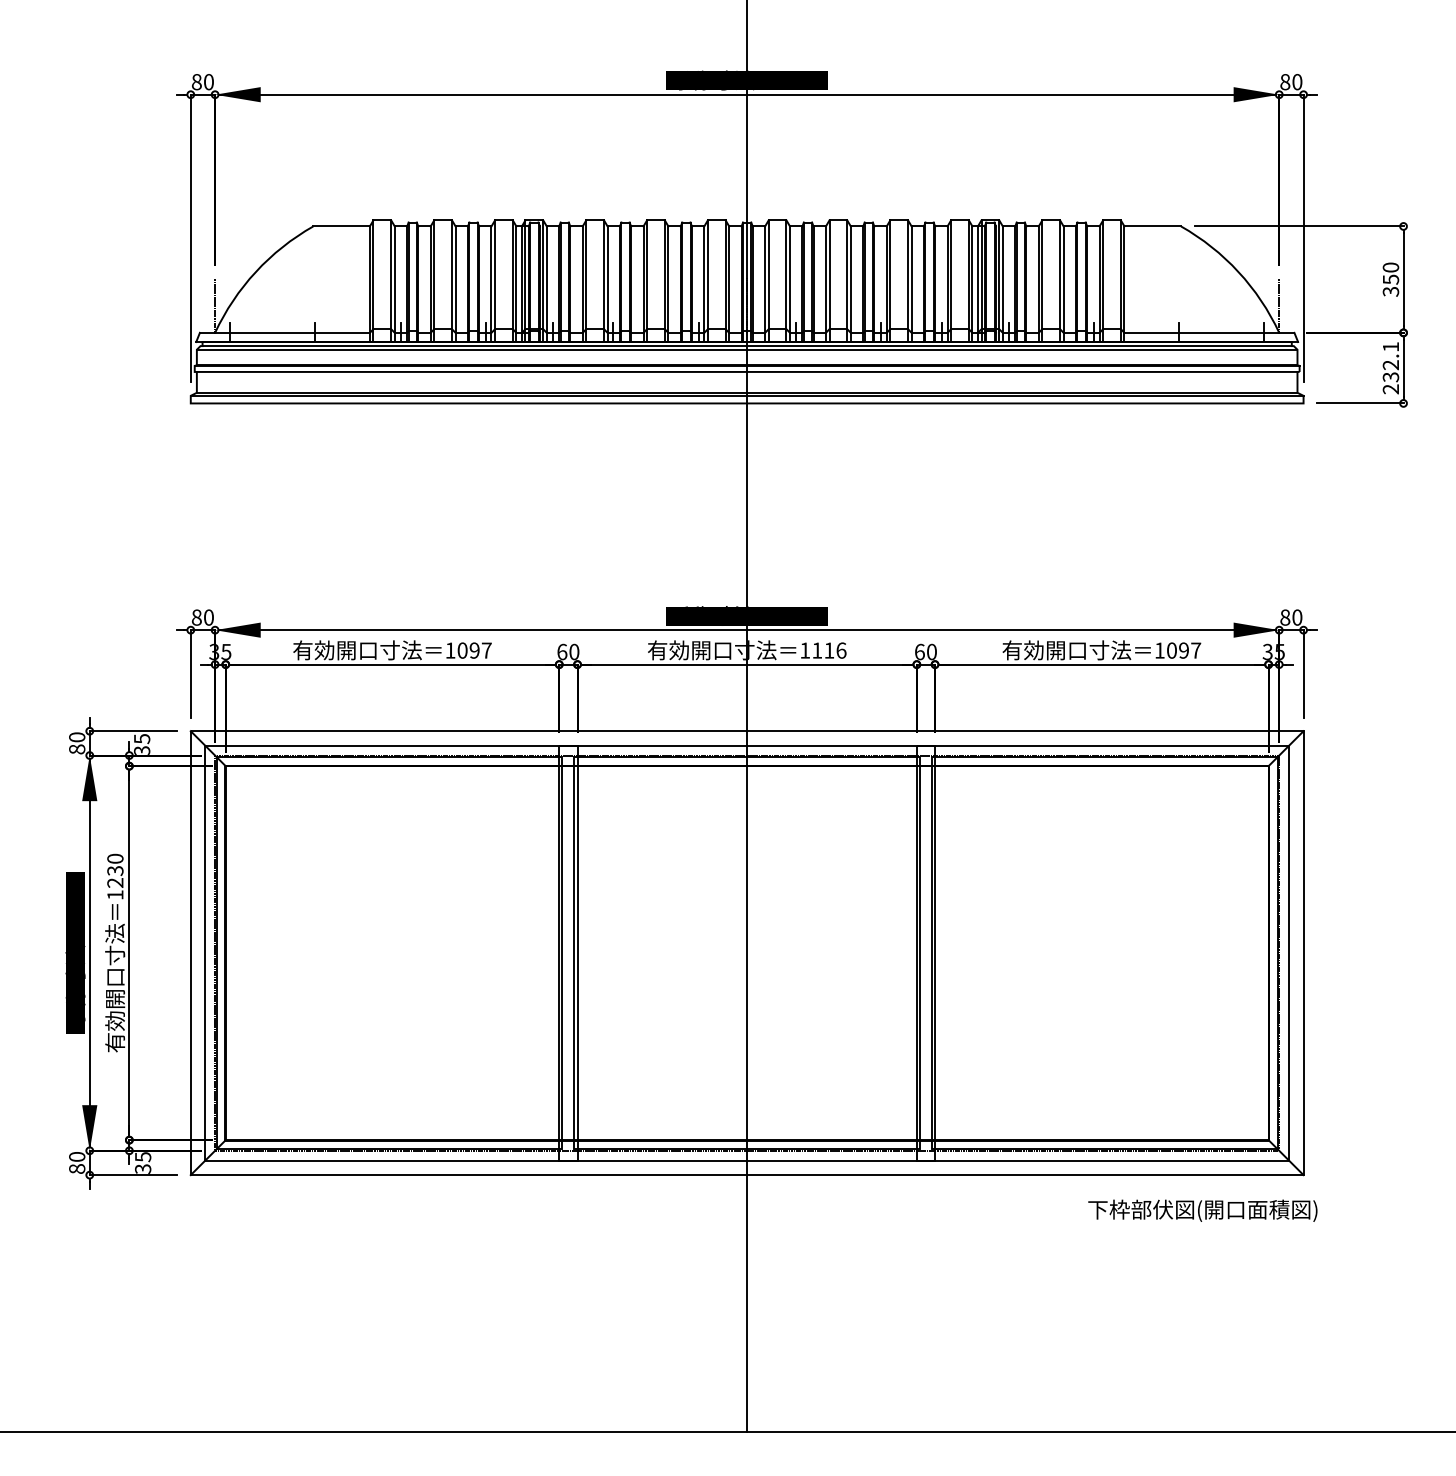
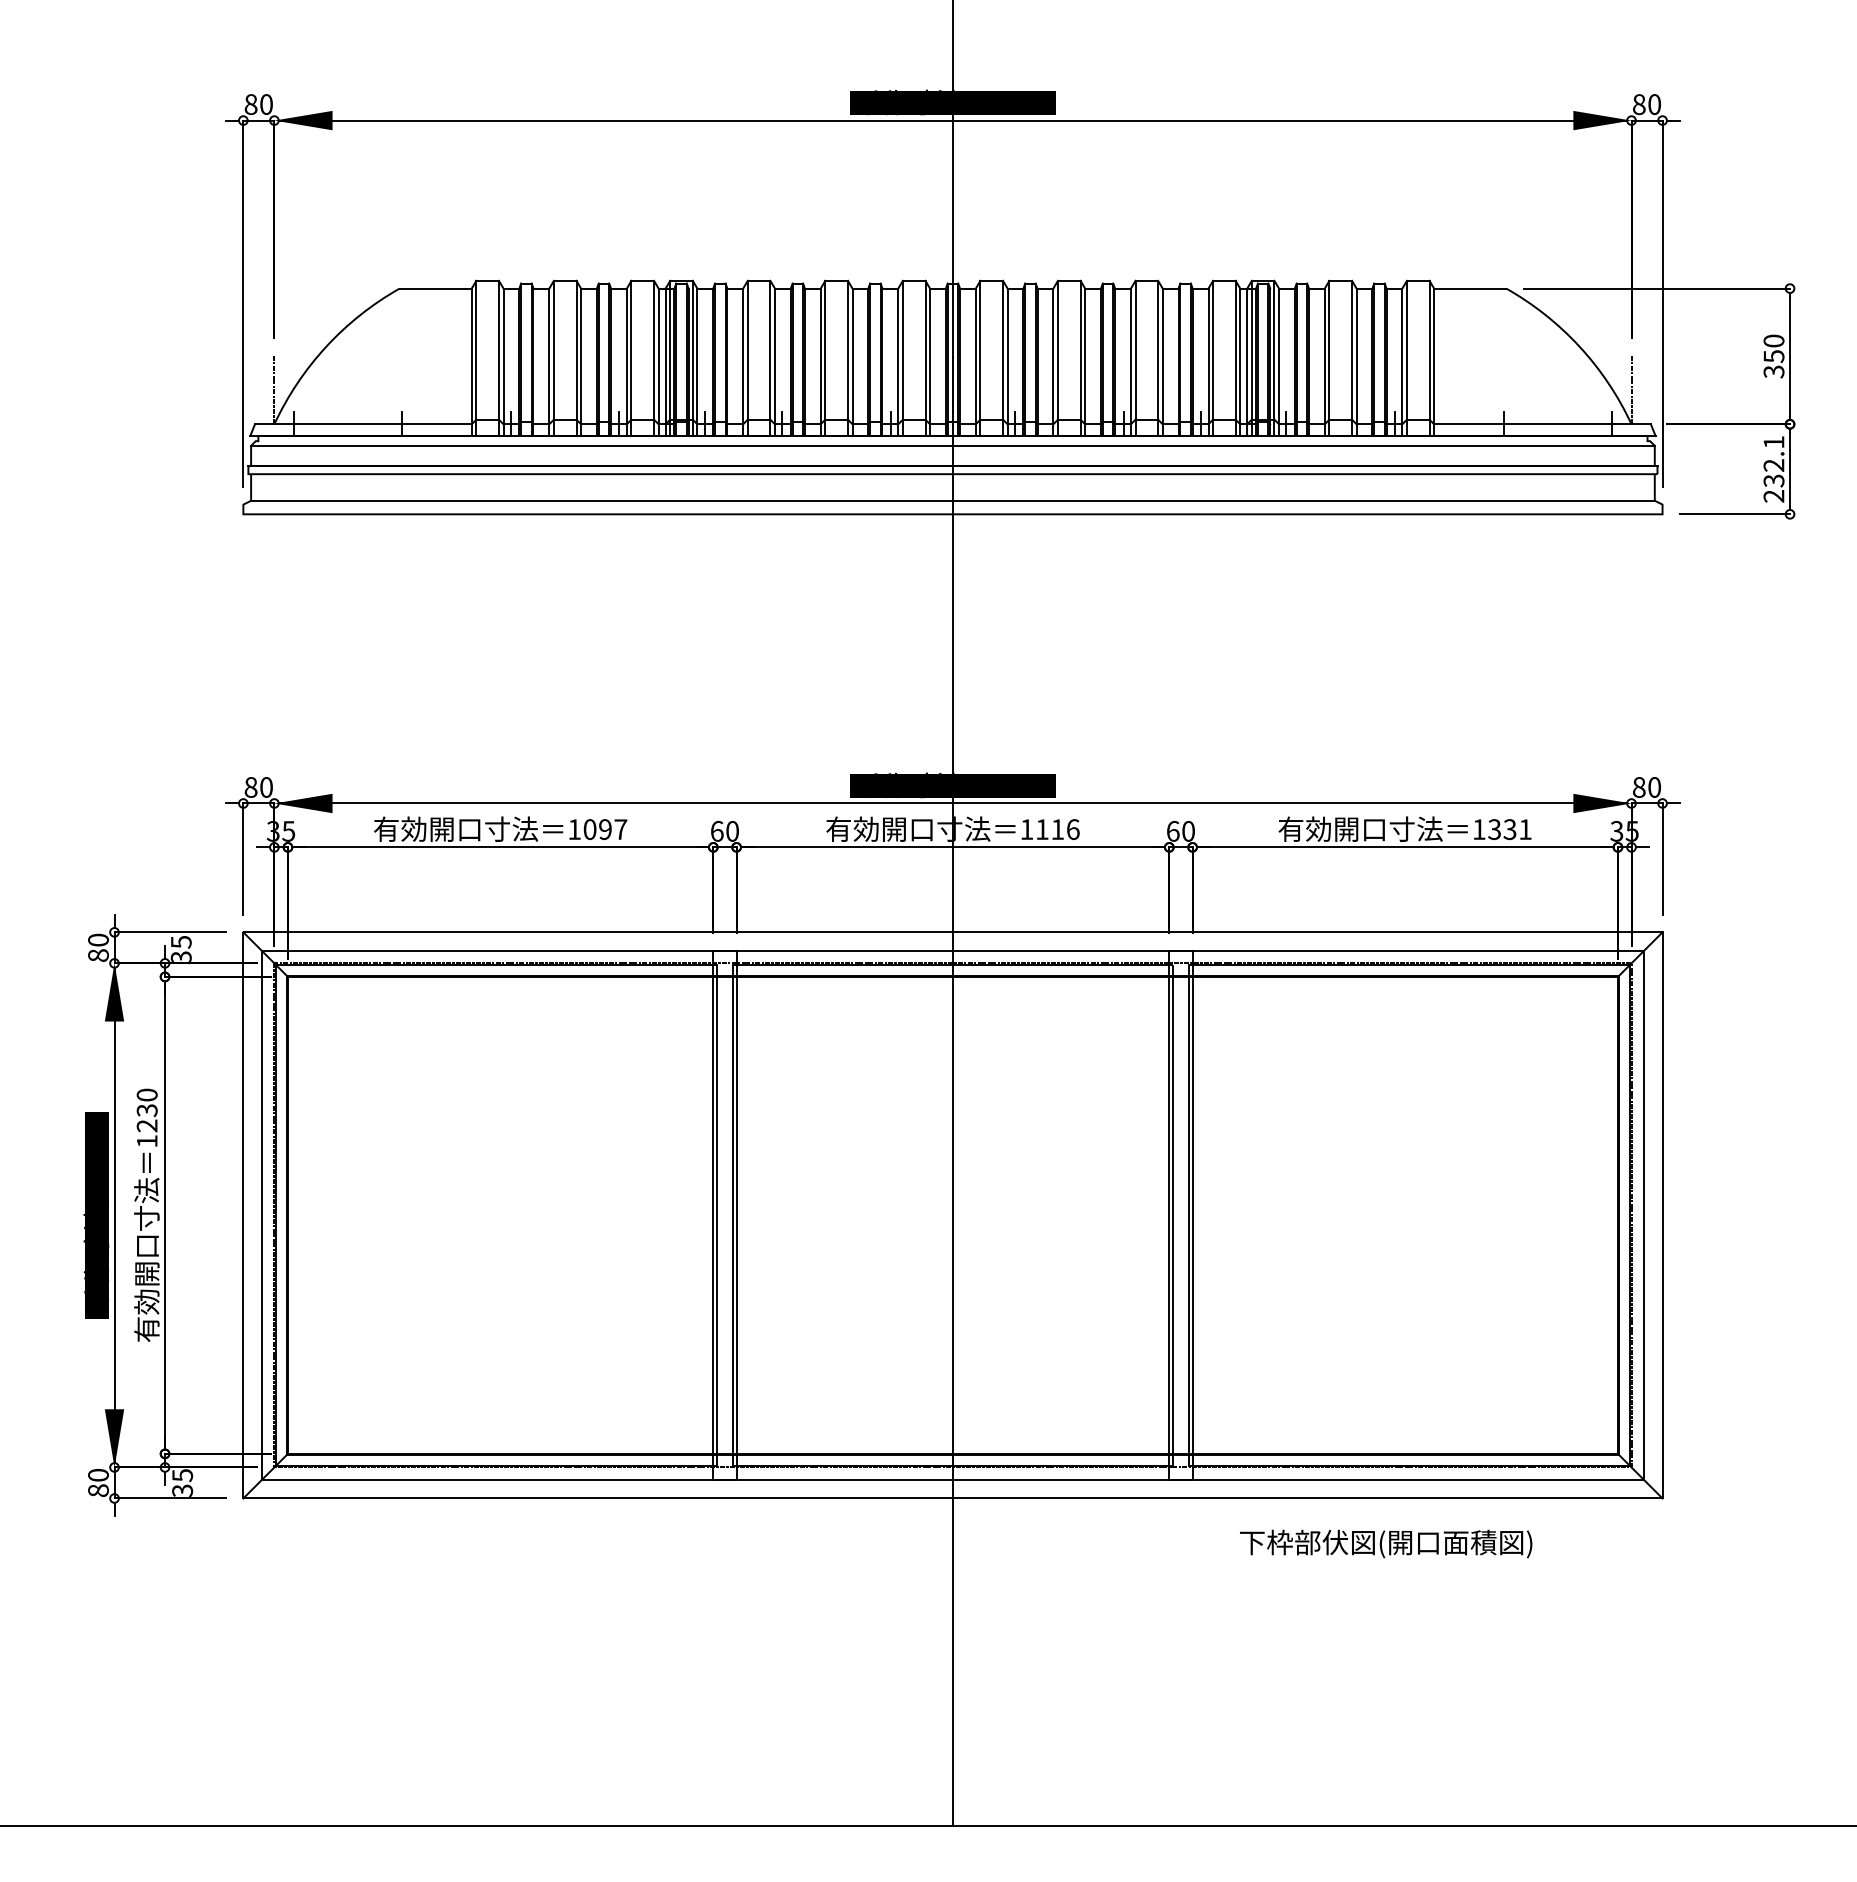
line: (746, 346) -> (952, 441), removed
line: (746, 395) -> (952, 504), removed
text: (1183, 650) -> (1509, 829), 1097 -> 1331
text: (1203, 1210) -> (1386, 1543), moved

